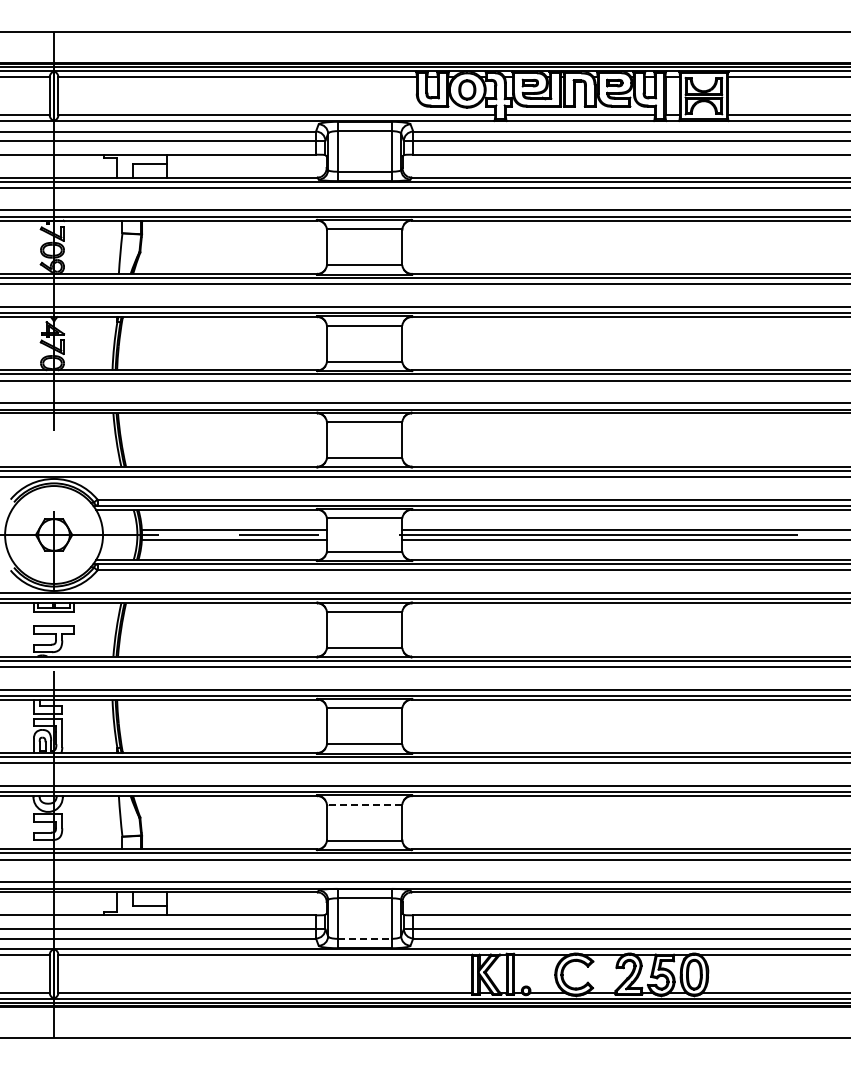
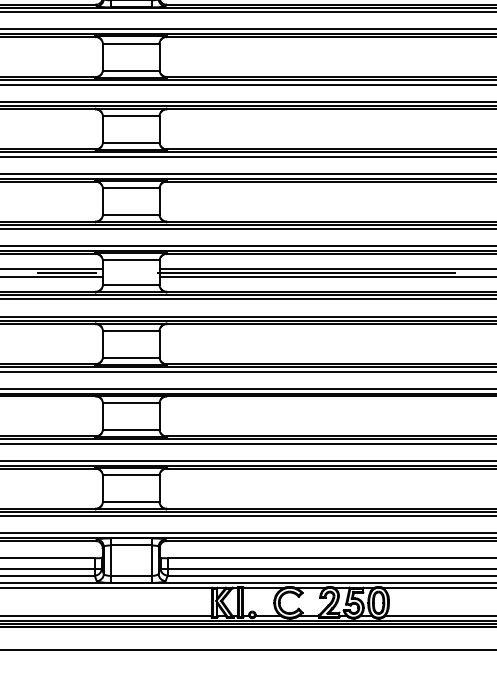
line: (364, 804) -> (131, 475), dashed -> solid
line: (365, 938) -> (131, 575), dashed -> solid

